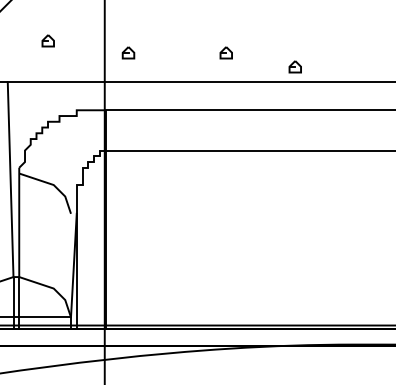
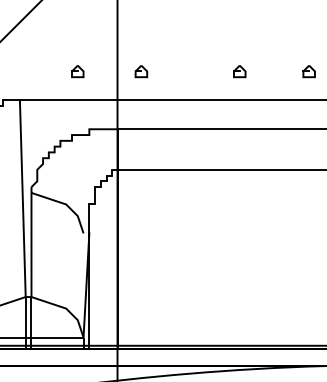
part: (47, 40) -> (77, 71), moved
part: (294, 66) -> (308, 71), moved

